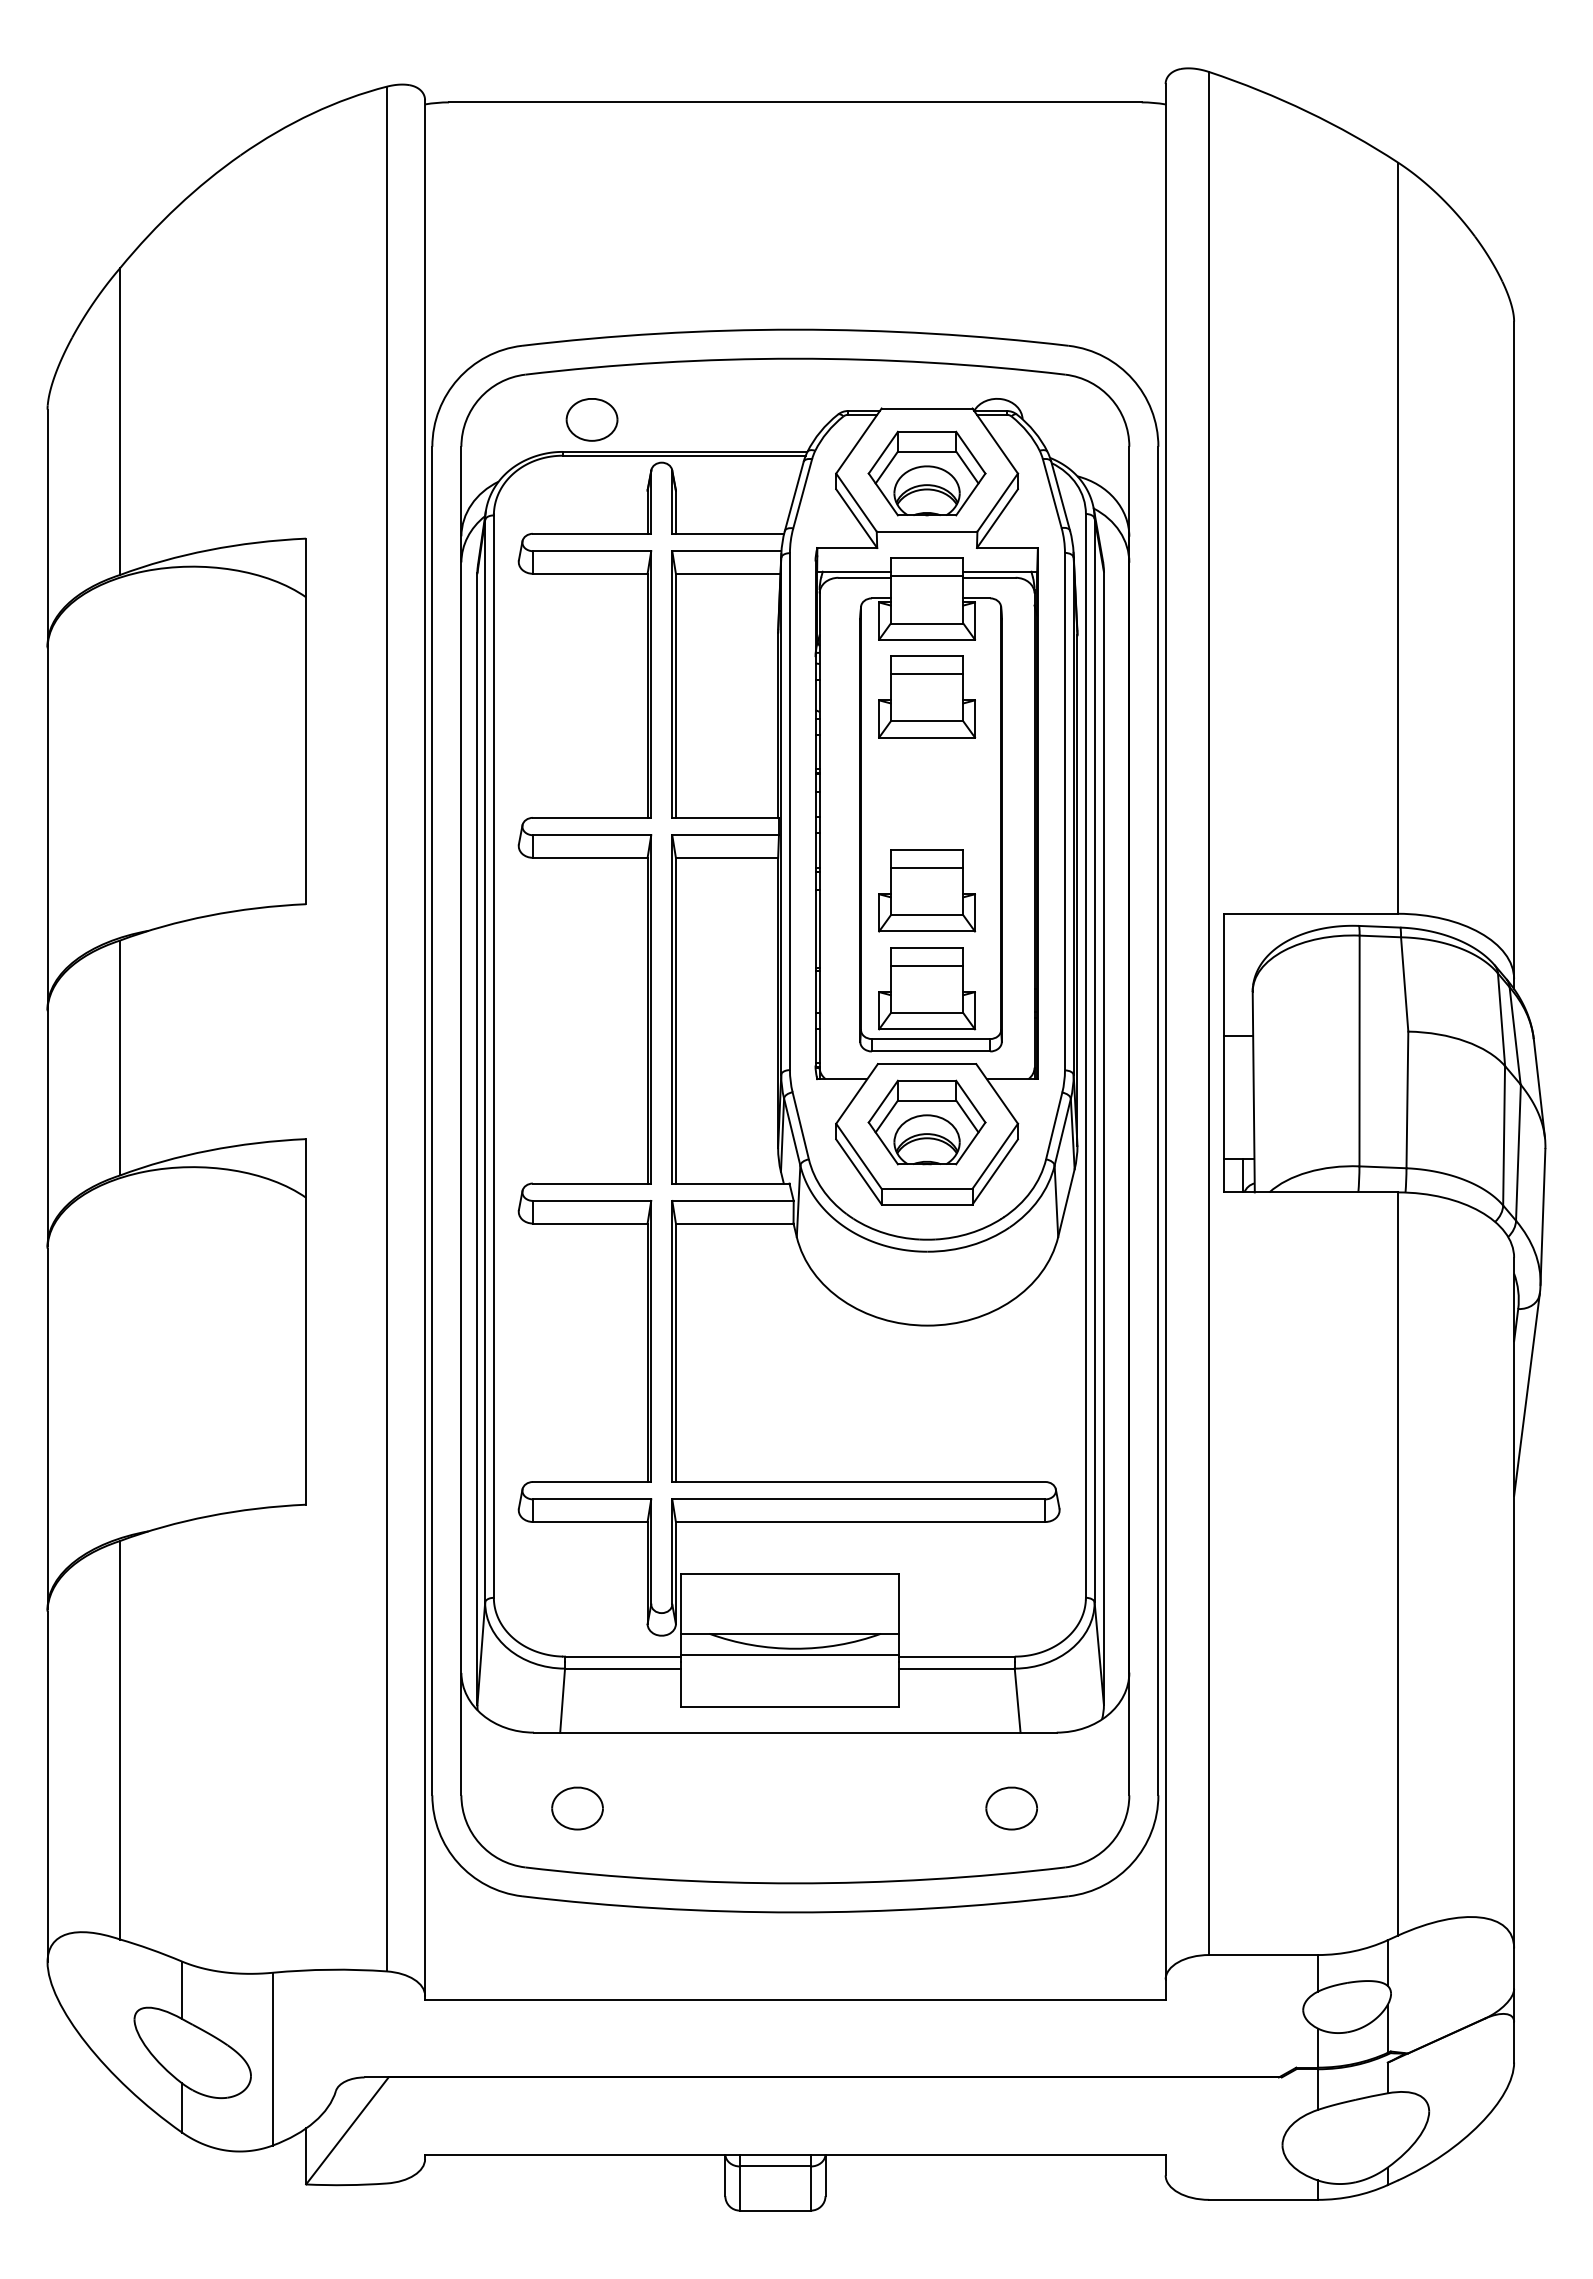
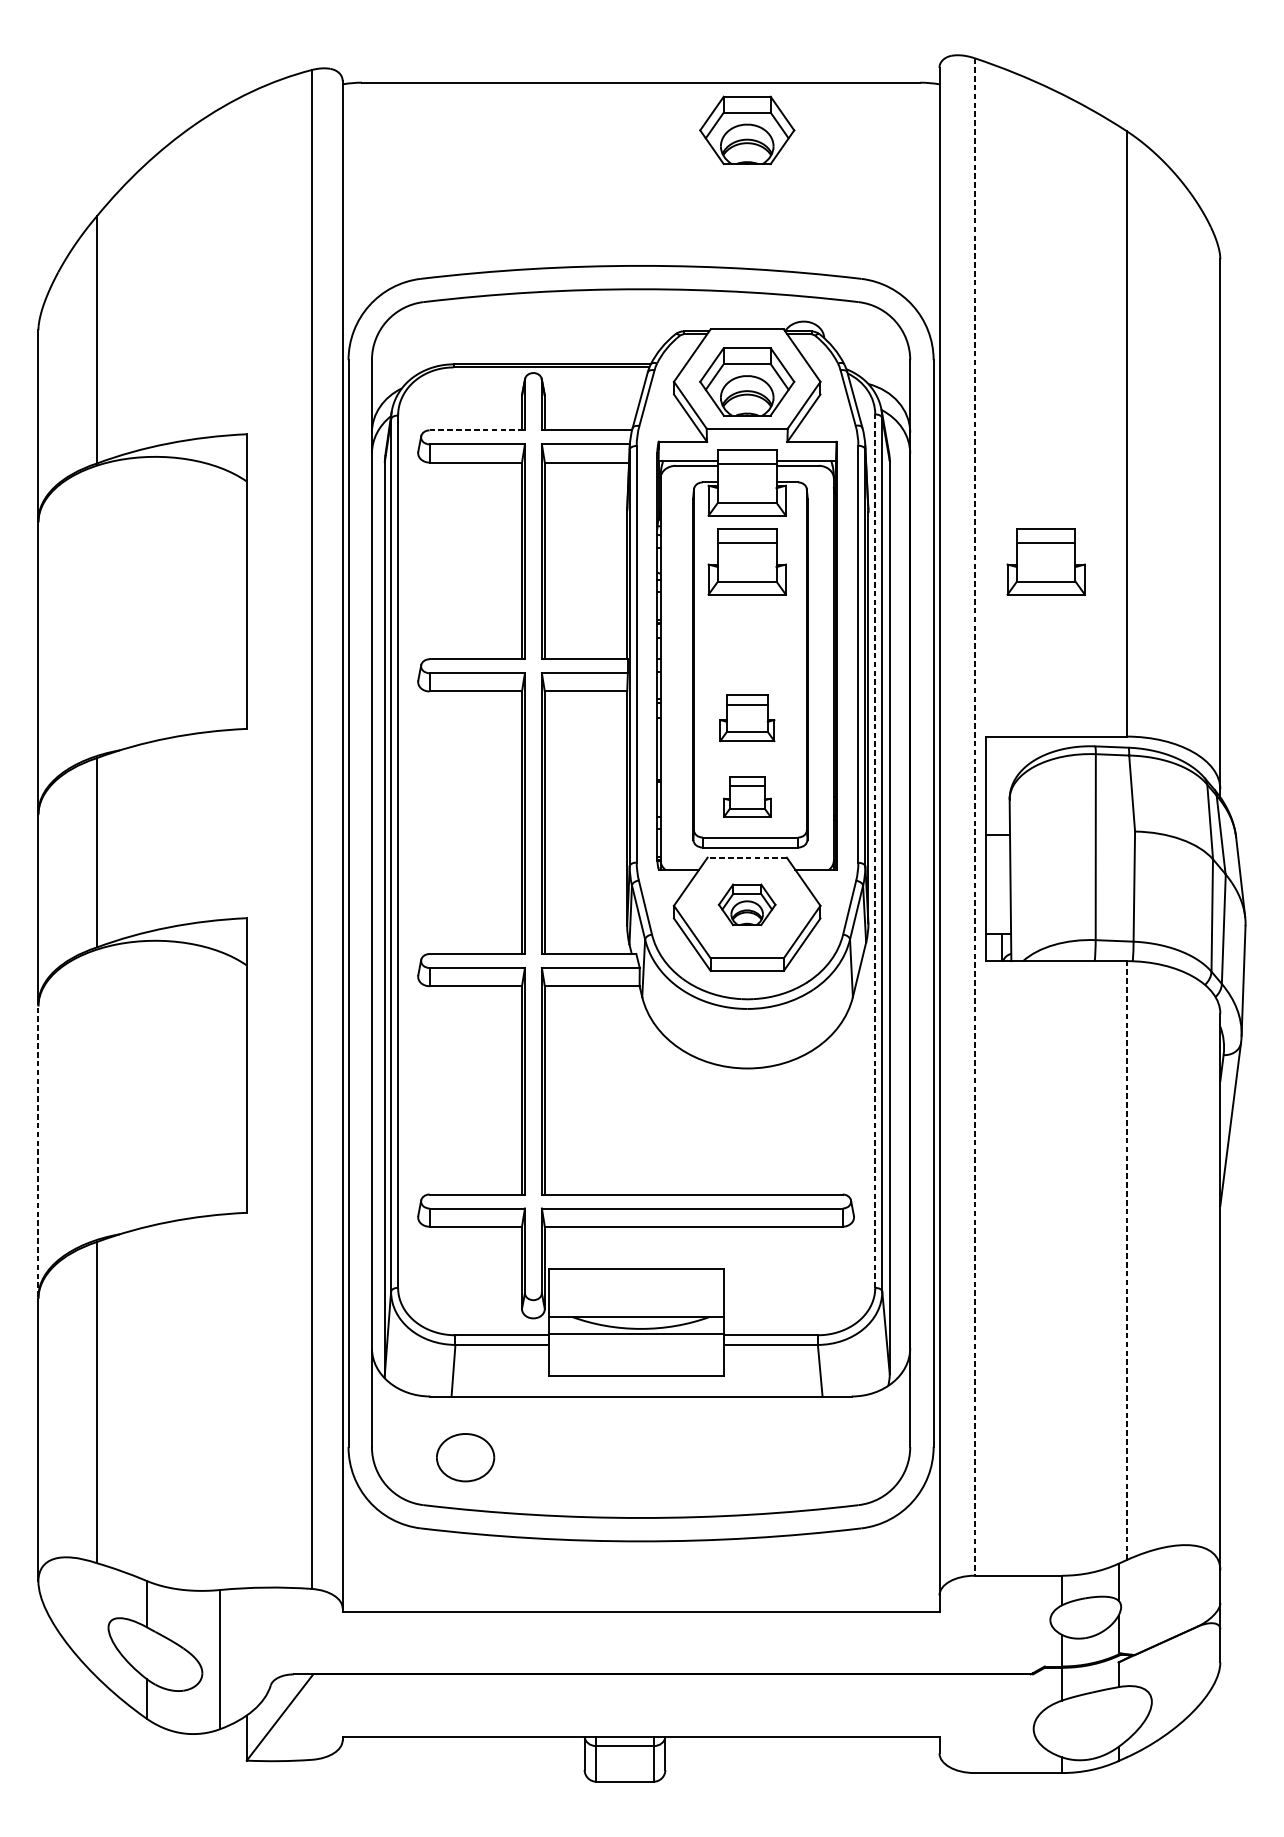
part: (926, 161) -> (746, 130), added
part: (591, 419) -> (476, 338), removed
line: (592, 533) -> (477, 430), solid -> dashed
part: (1298, 696) -> (1046, 561), added
part: (927, 890) -> (747, 717), size x0.7
part: (927, 988) -> (747, 796), size x0.6
line: (1209, 1014) -> (974, 817), solid -> dashed
line: (1085, 1055) -> (874, 850), solid -> dashed
line: (926, 1064) -> (746, 858), solid -> dashed
part: (926, 1122) -> (746, 904), size x0.6
line: (47, 1428) -> (38, 1151), solid -> dashed
line: (1397, 1564) -> (1126, 1261), solid -> dashed
part: (577, 1808) -> (465, 1457), size x1.4
part: (1011, 1808) -> (815, 1457), removed

